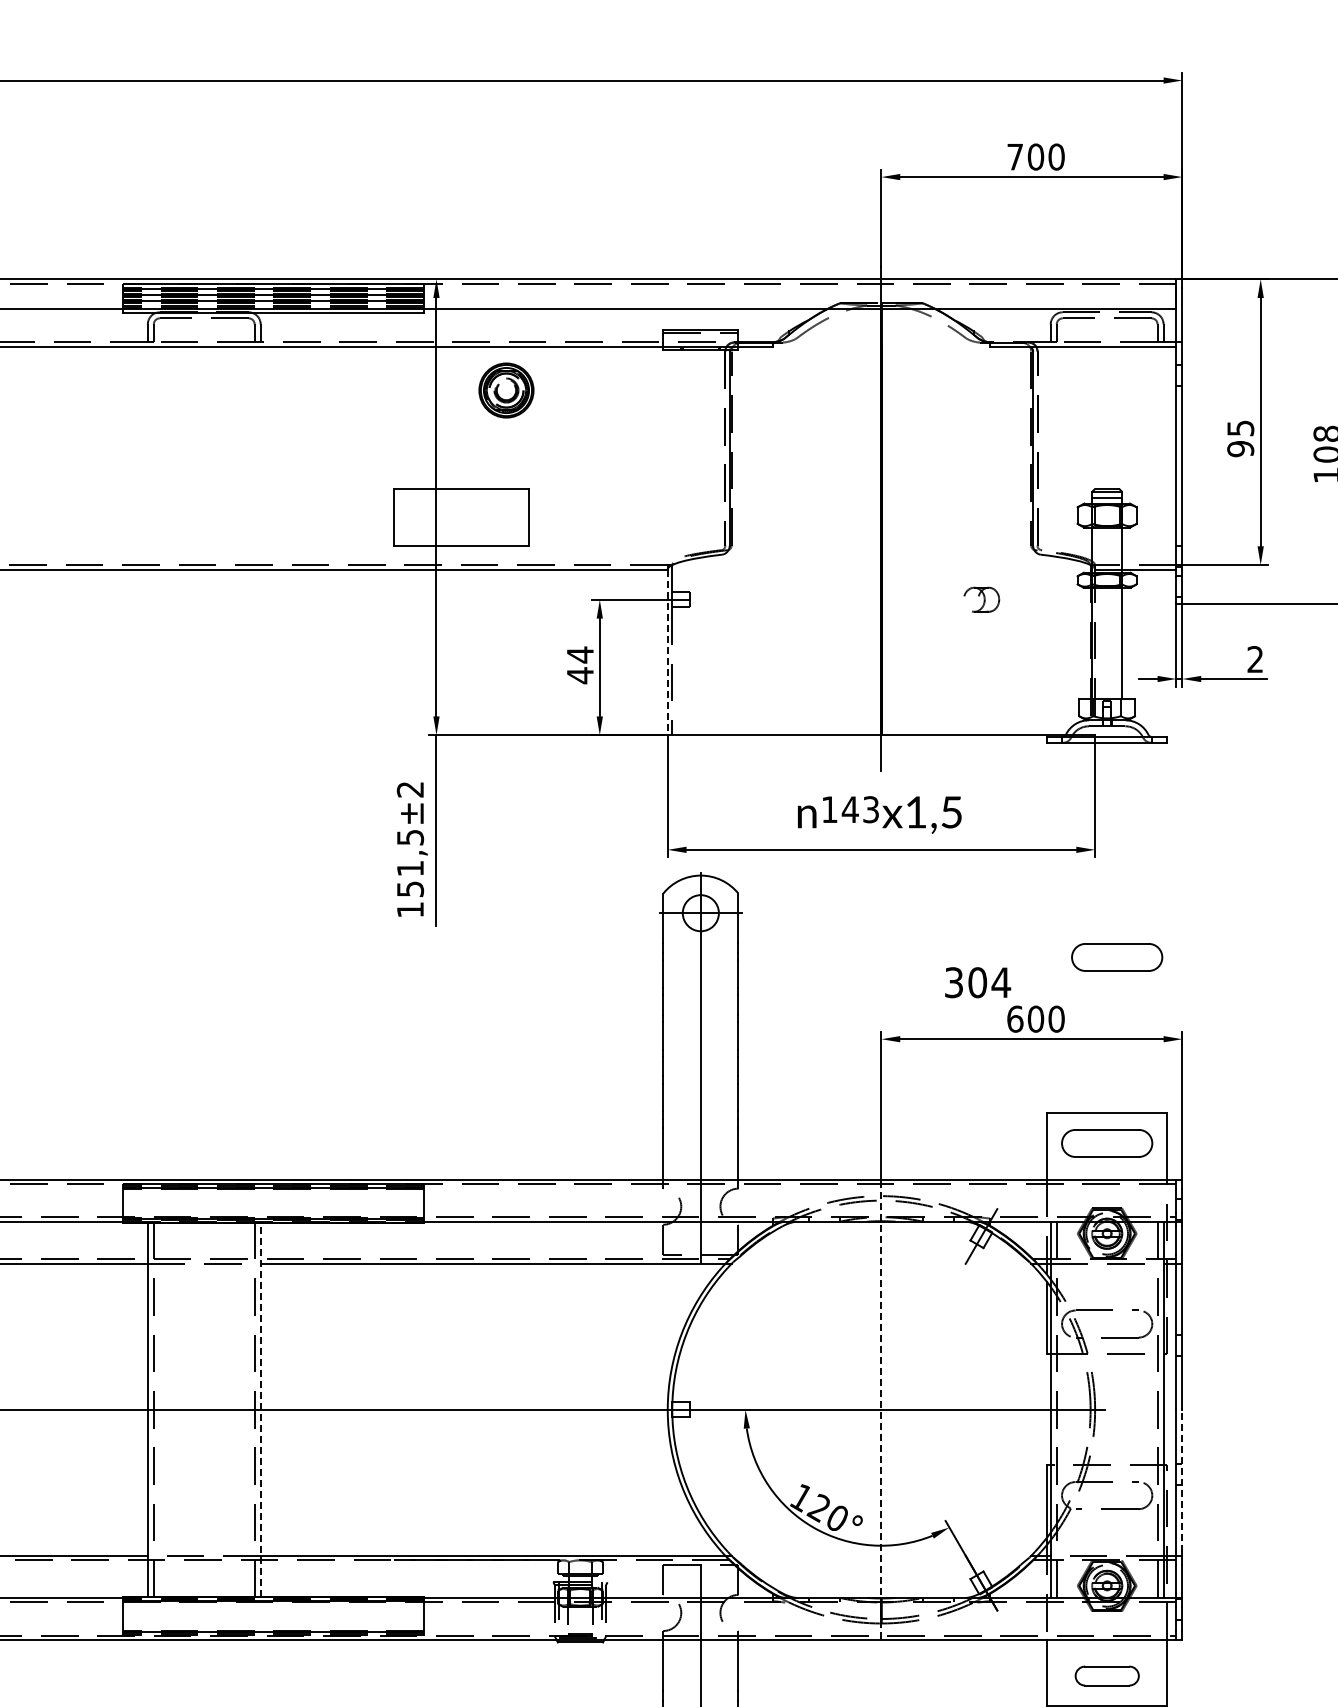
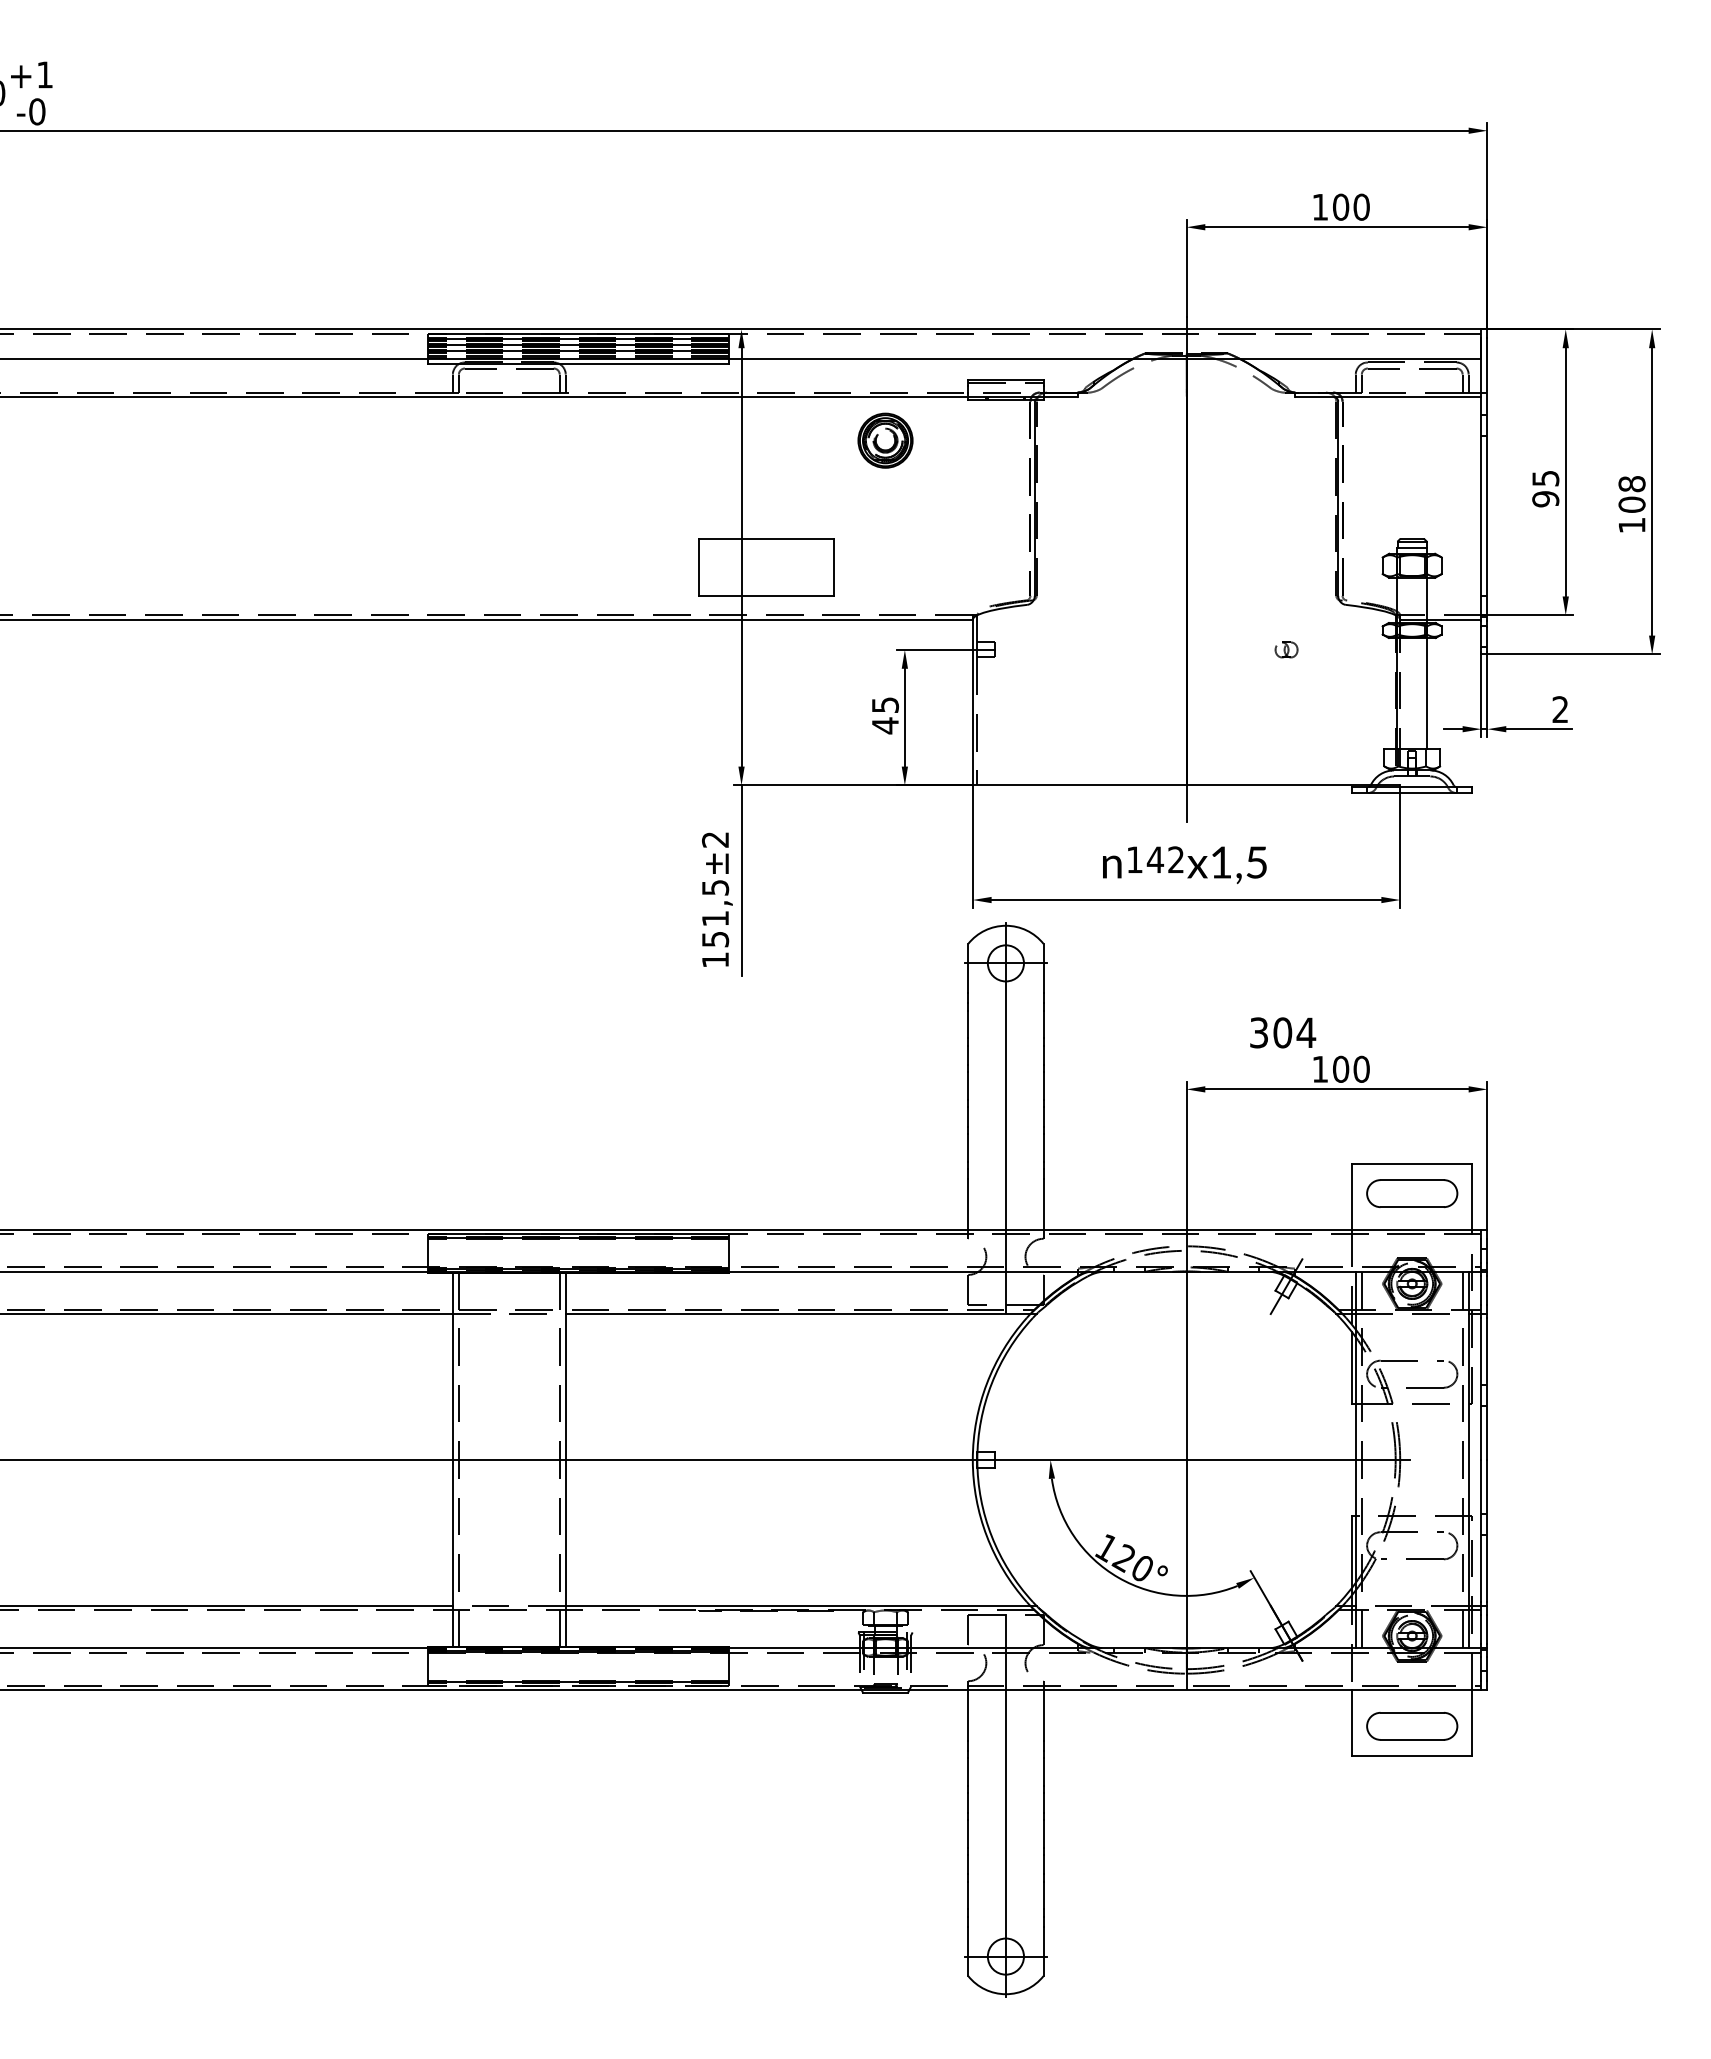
text: (1014, 157) -> (1319, 207), 700 -> 100
part: (506, 390) -> (885, 440), moved
part: (981, 599) -> (1286, 649), size x0.62
line: (667, 652) -> (972, 702), dashed -> solid
text: (580, 654) -> (885, 704), 44 -> 45
text: (870, 809) -> (1175, 859), 143 -> 142
part: (1117, 957) -> (1422, 1007), removed
text: (1015, 1018) -> (1320, 1068), 600 -> 100
line: (260, 1410) -> (565, 1460), dashed -> solid
line: (881, 1411) -> (1186, 1461), dashed -> solid
line: (1182, 1481) -> (1487, 1531), dashed -> solid
part: (1107, 1675) -> (1412, 1725), size x1.43

